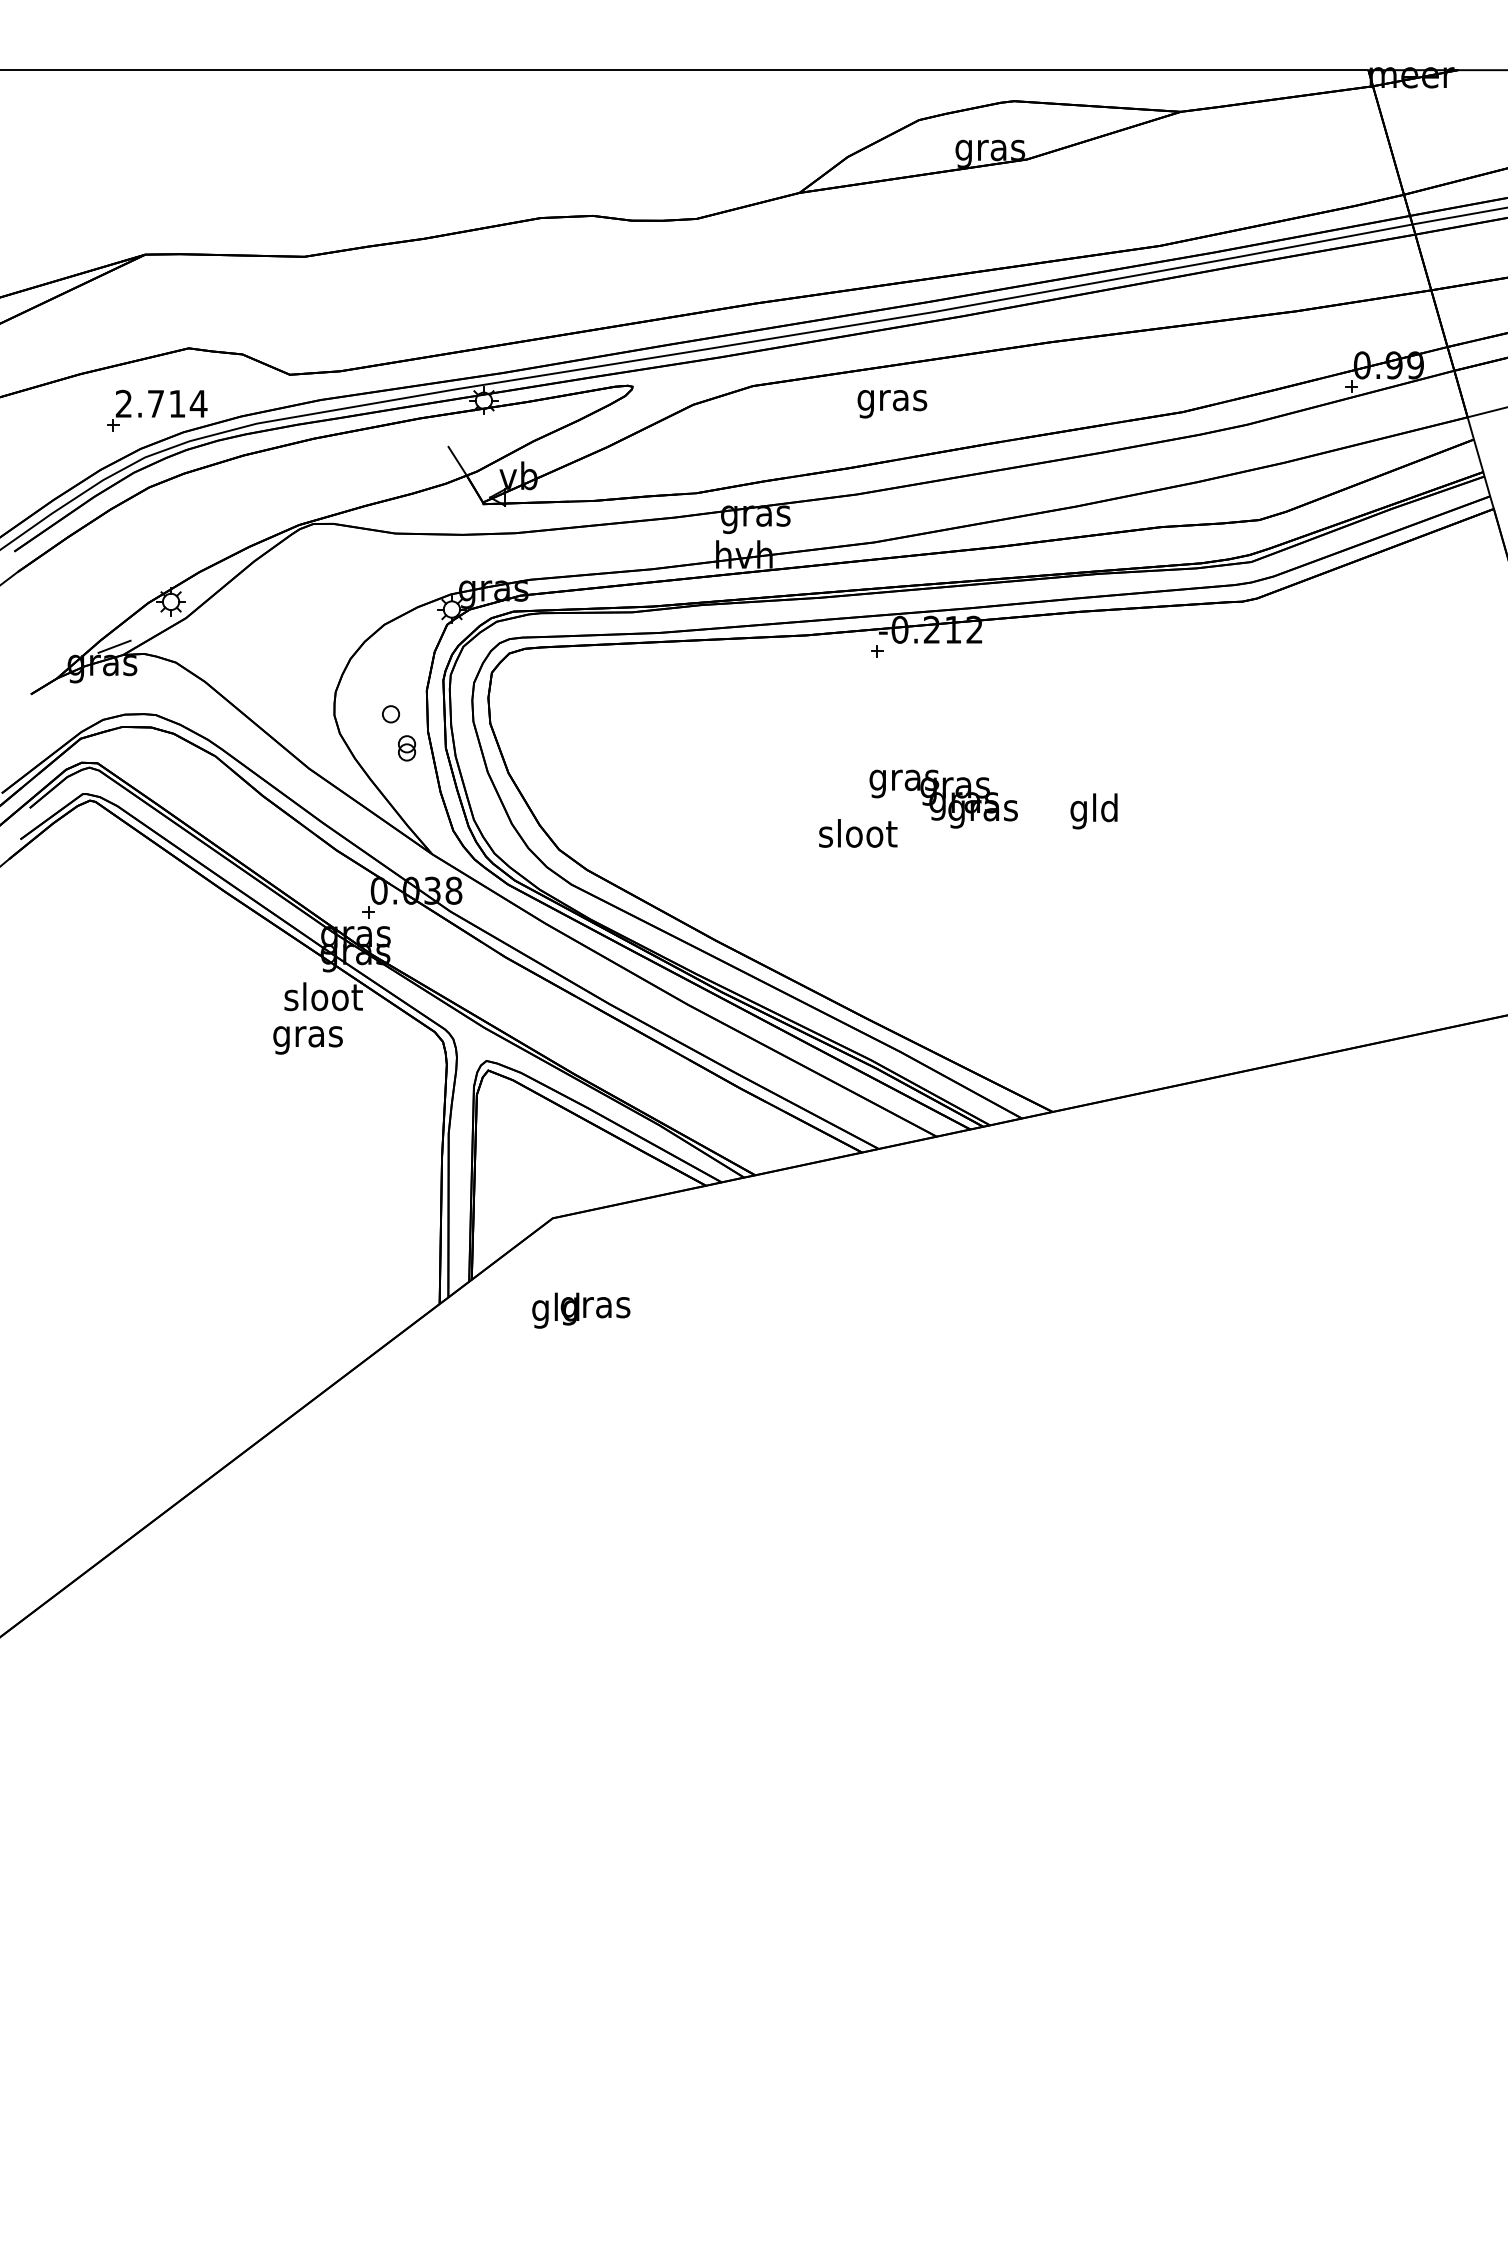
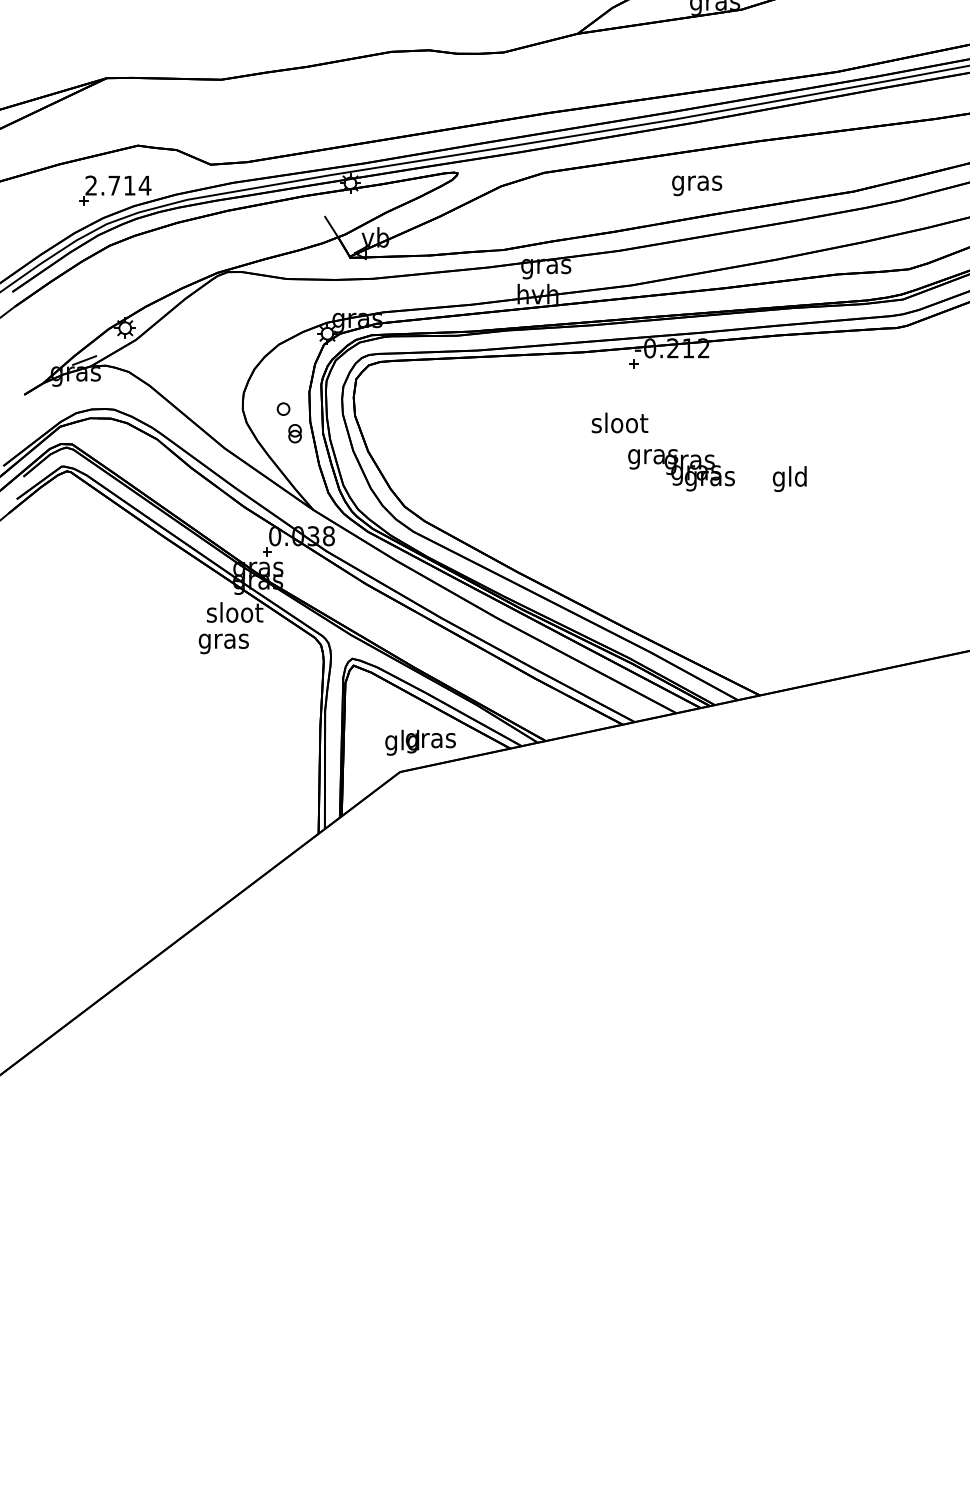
text: (892, 404) -> (697, 186), moved
text: (858, 833) -> (620, 422), moved
text: (581, 1310) -> (420, 742), moved

